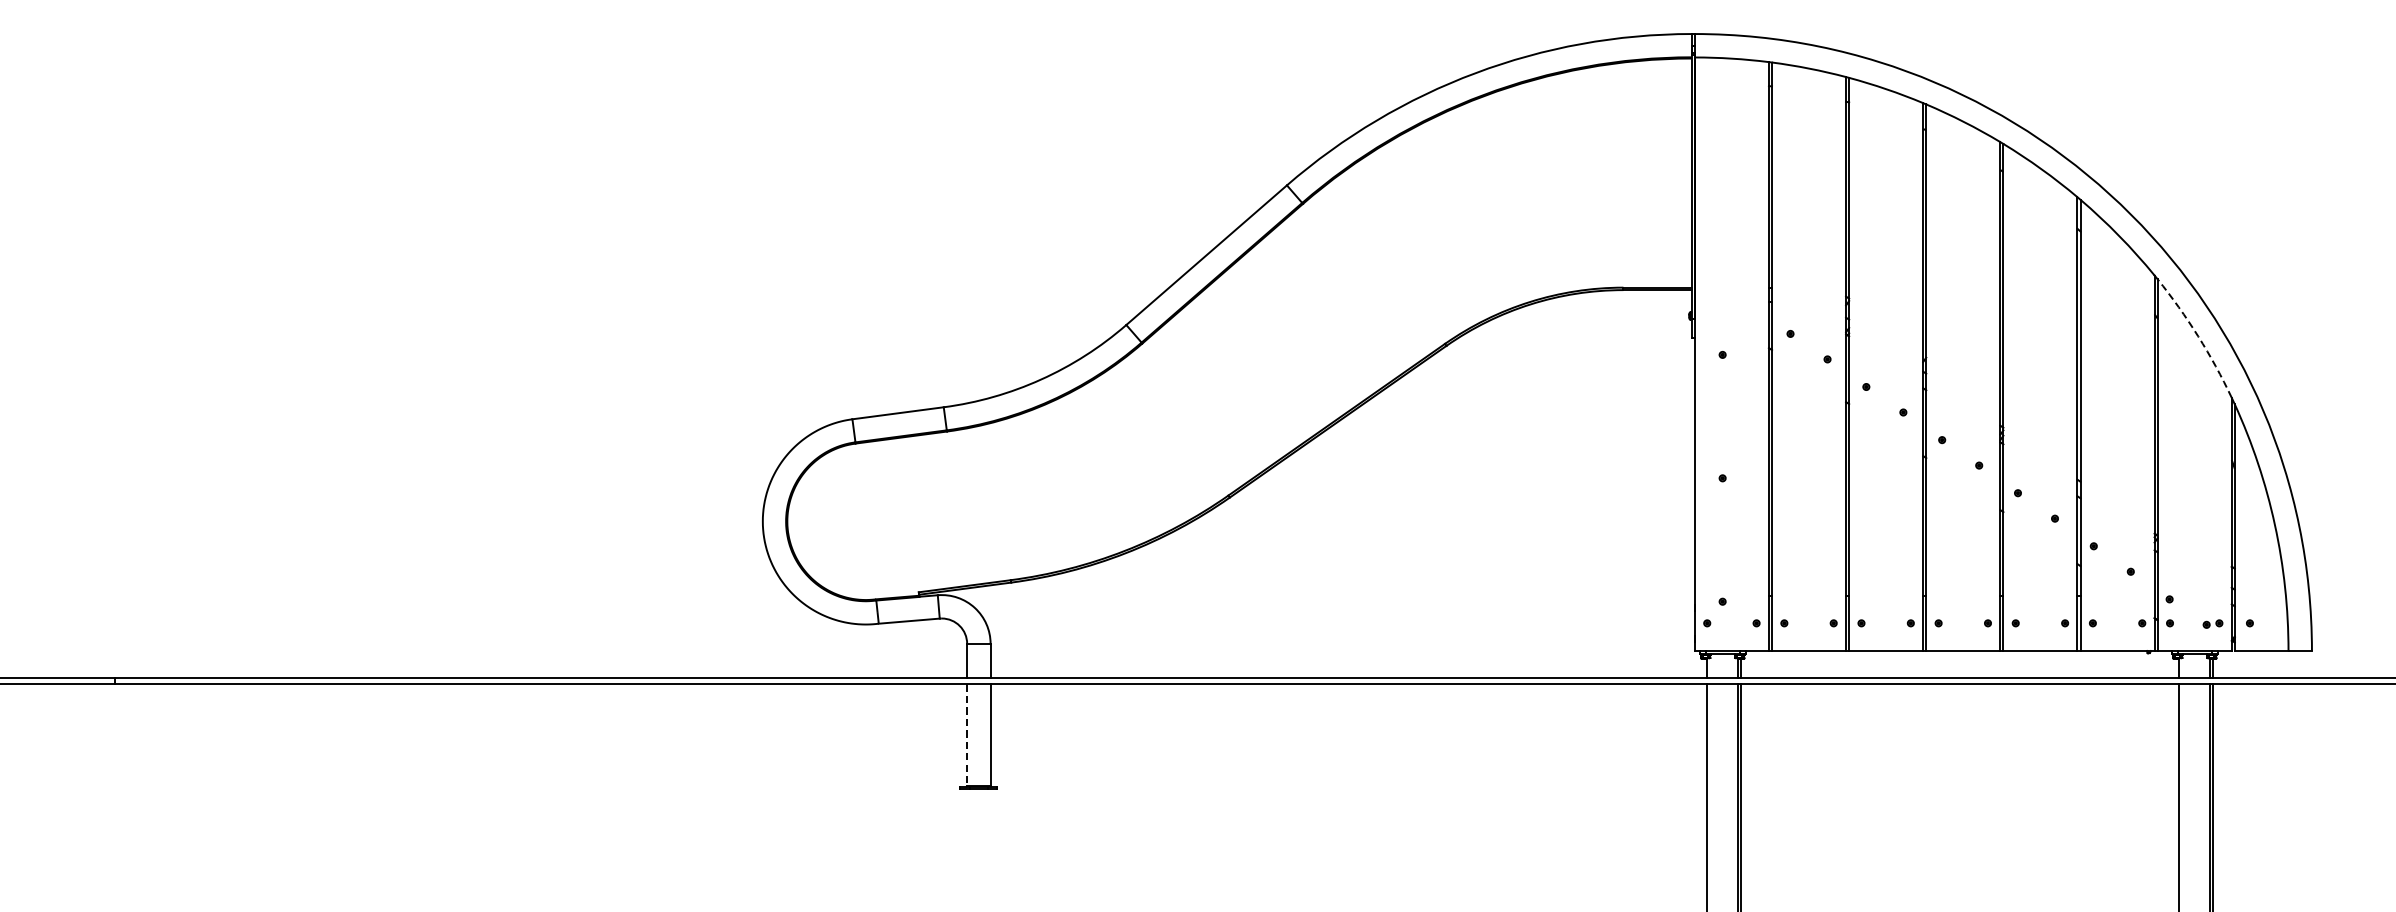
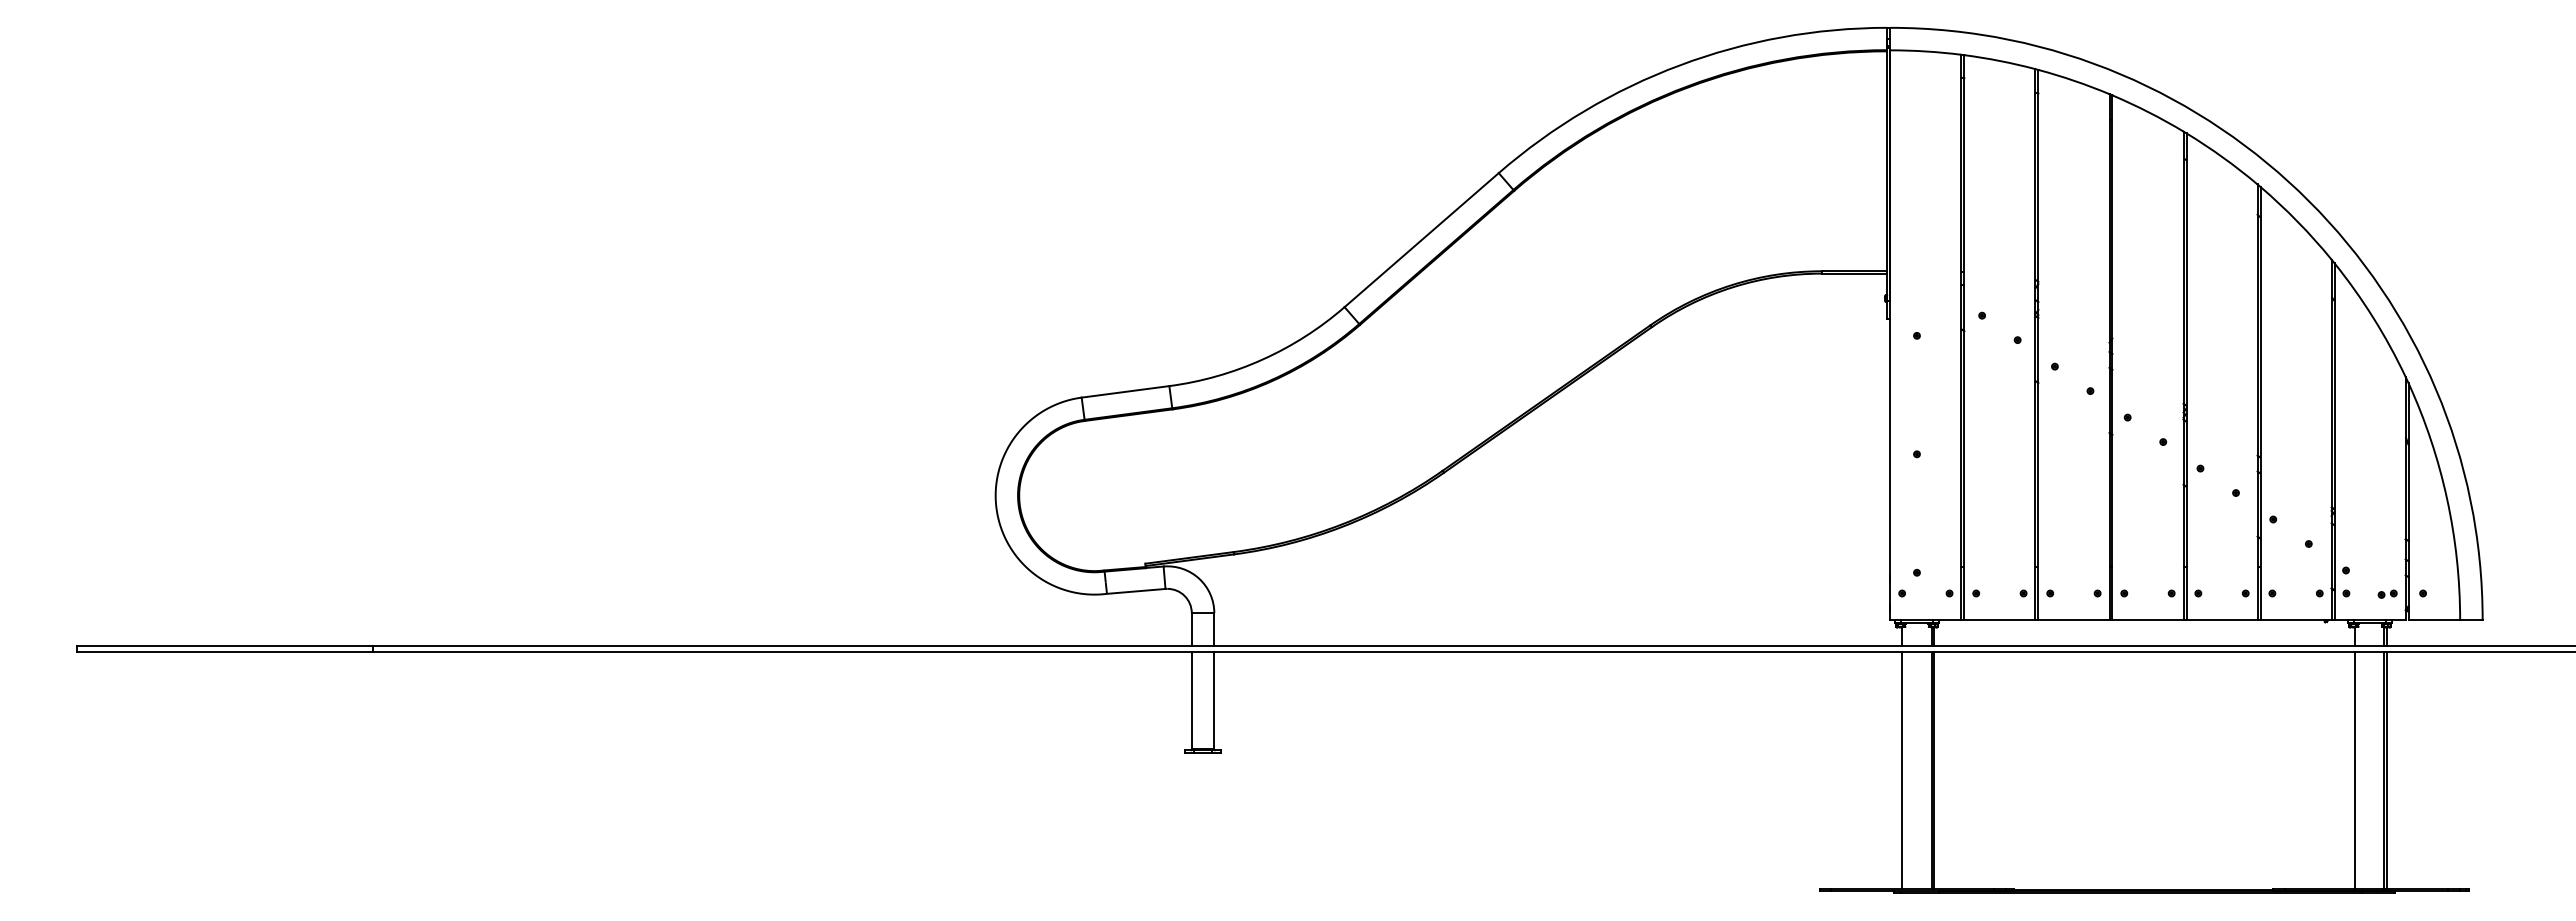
arc: (2198, 336) -> (2373, 318), dashed -> solid
line: (966, 734) -> (1191, 700), dashed -> solid

